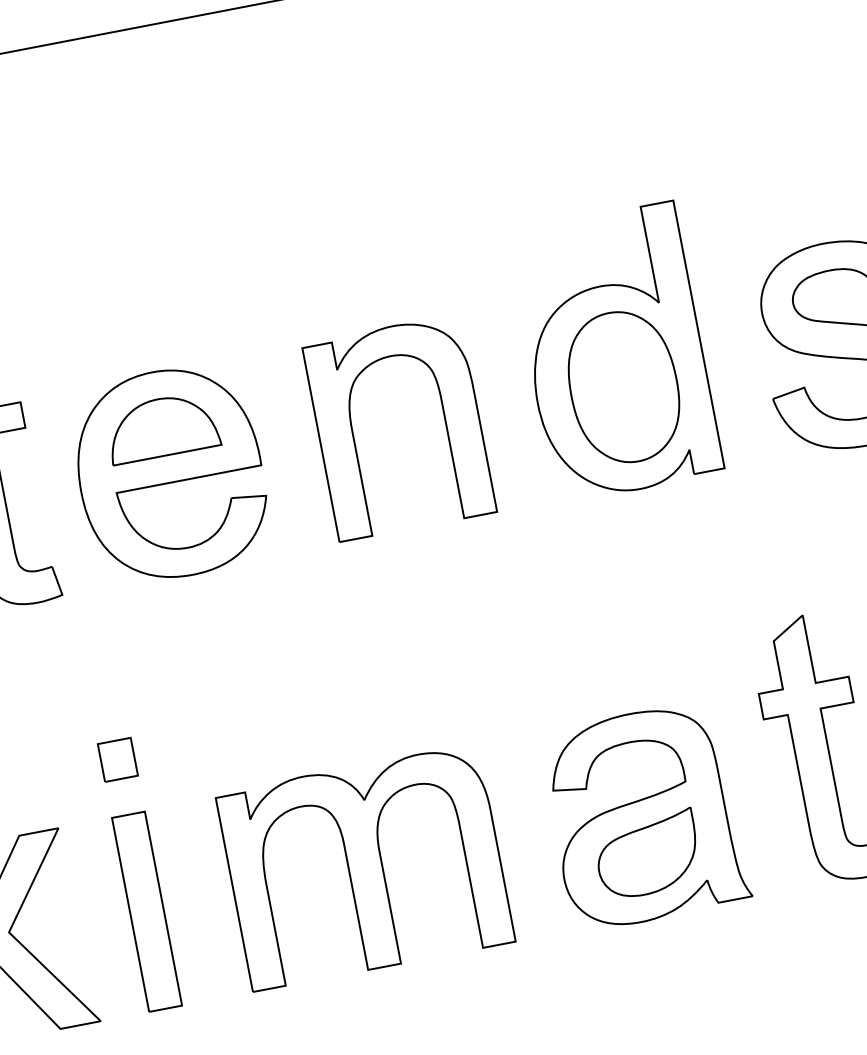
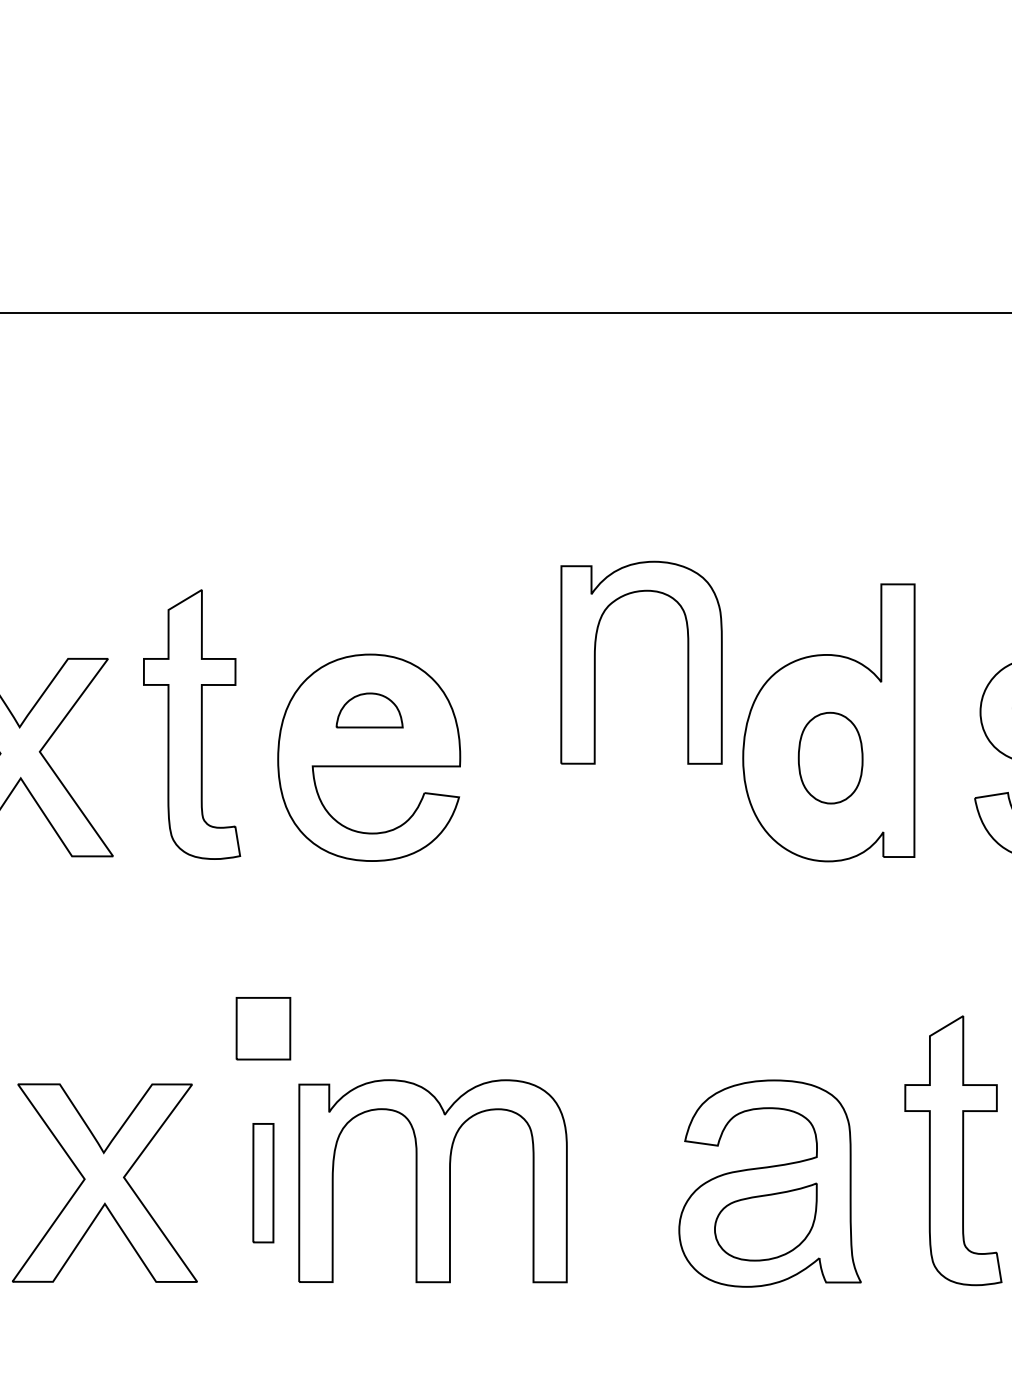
part: (623, 386) -> (830, 757), size x0.6
part: (161, 427) -> (369, 710), size x0.6
part: (353, 436) -> (595, 662), moved
part: (117, 759) -> (263, 1028), size x1.6
part: (364, 868) -> (432, 1181), moved
part: (147, 910) -> (263, 1182), size x0.6

